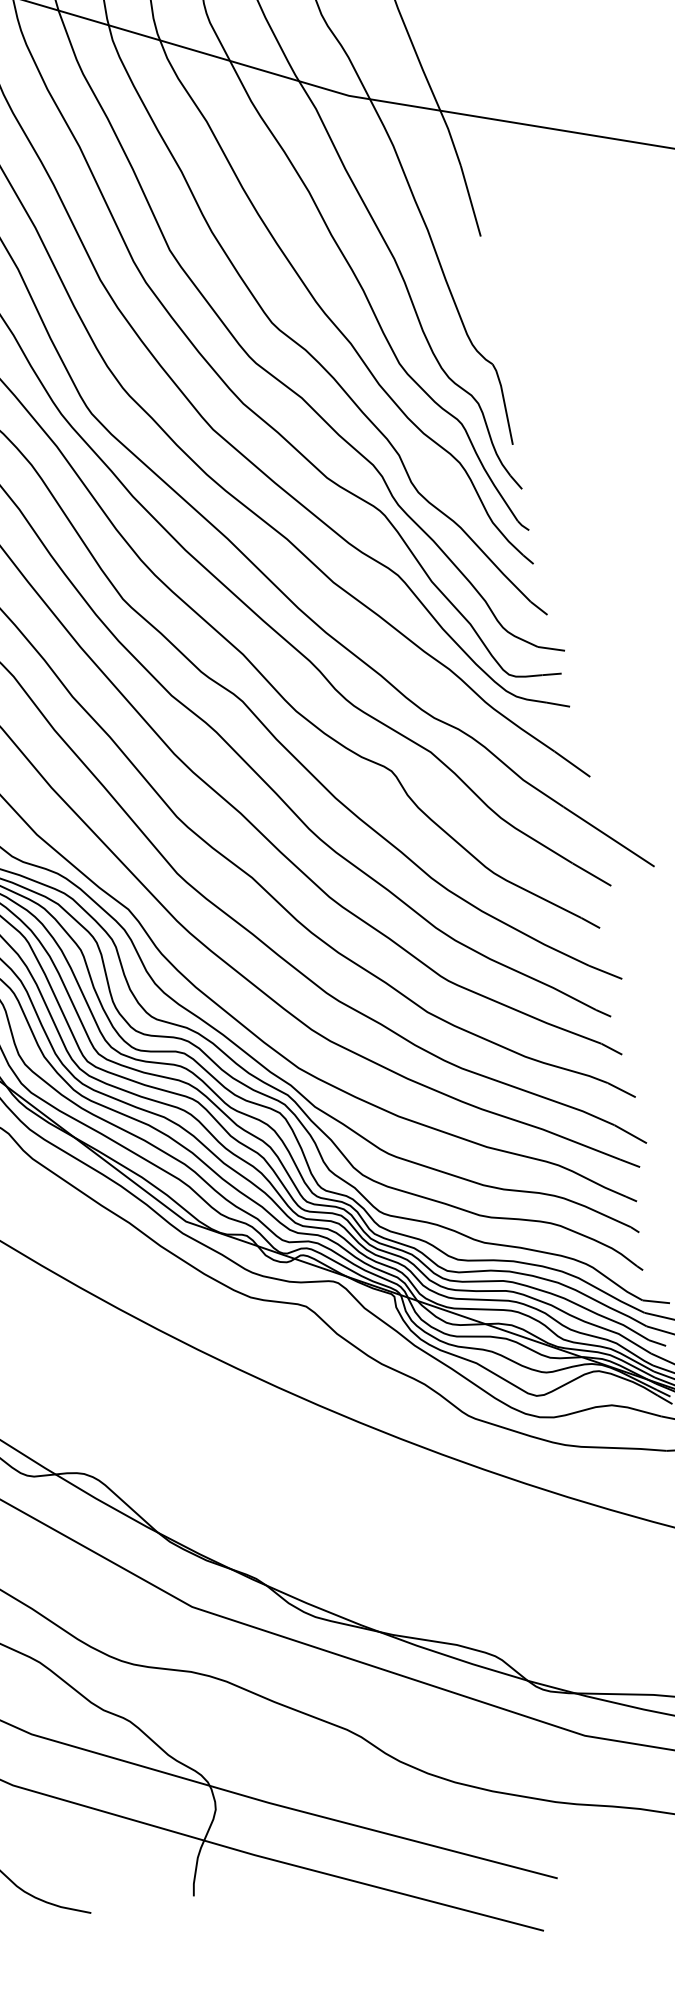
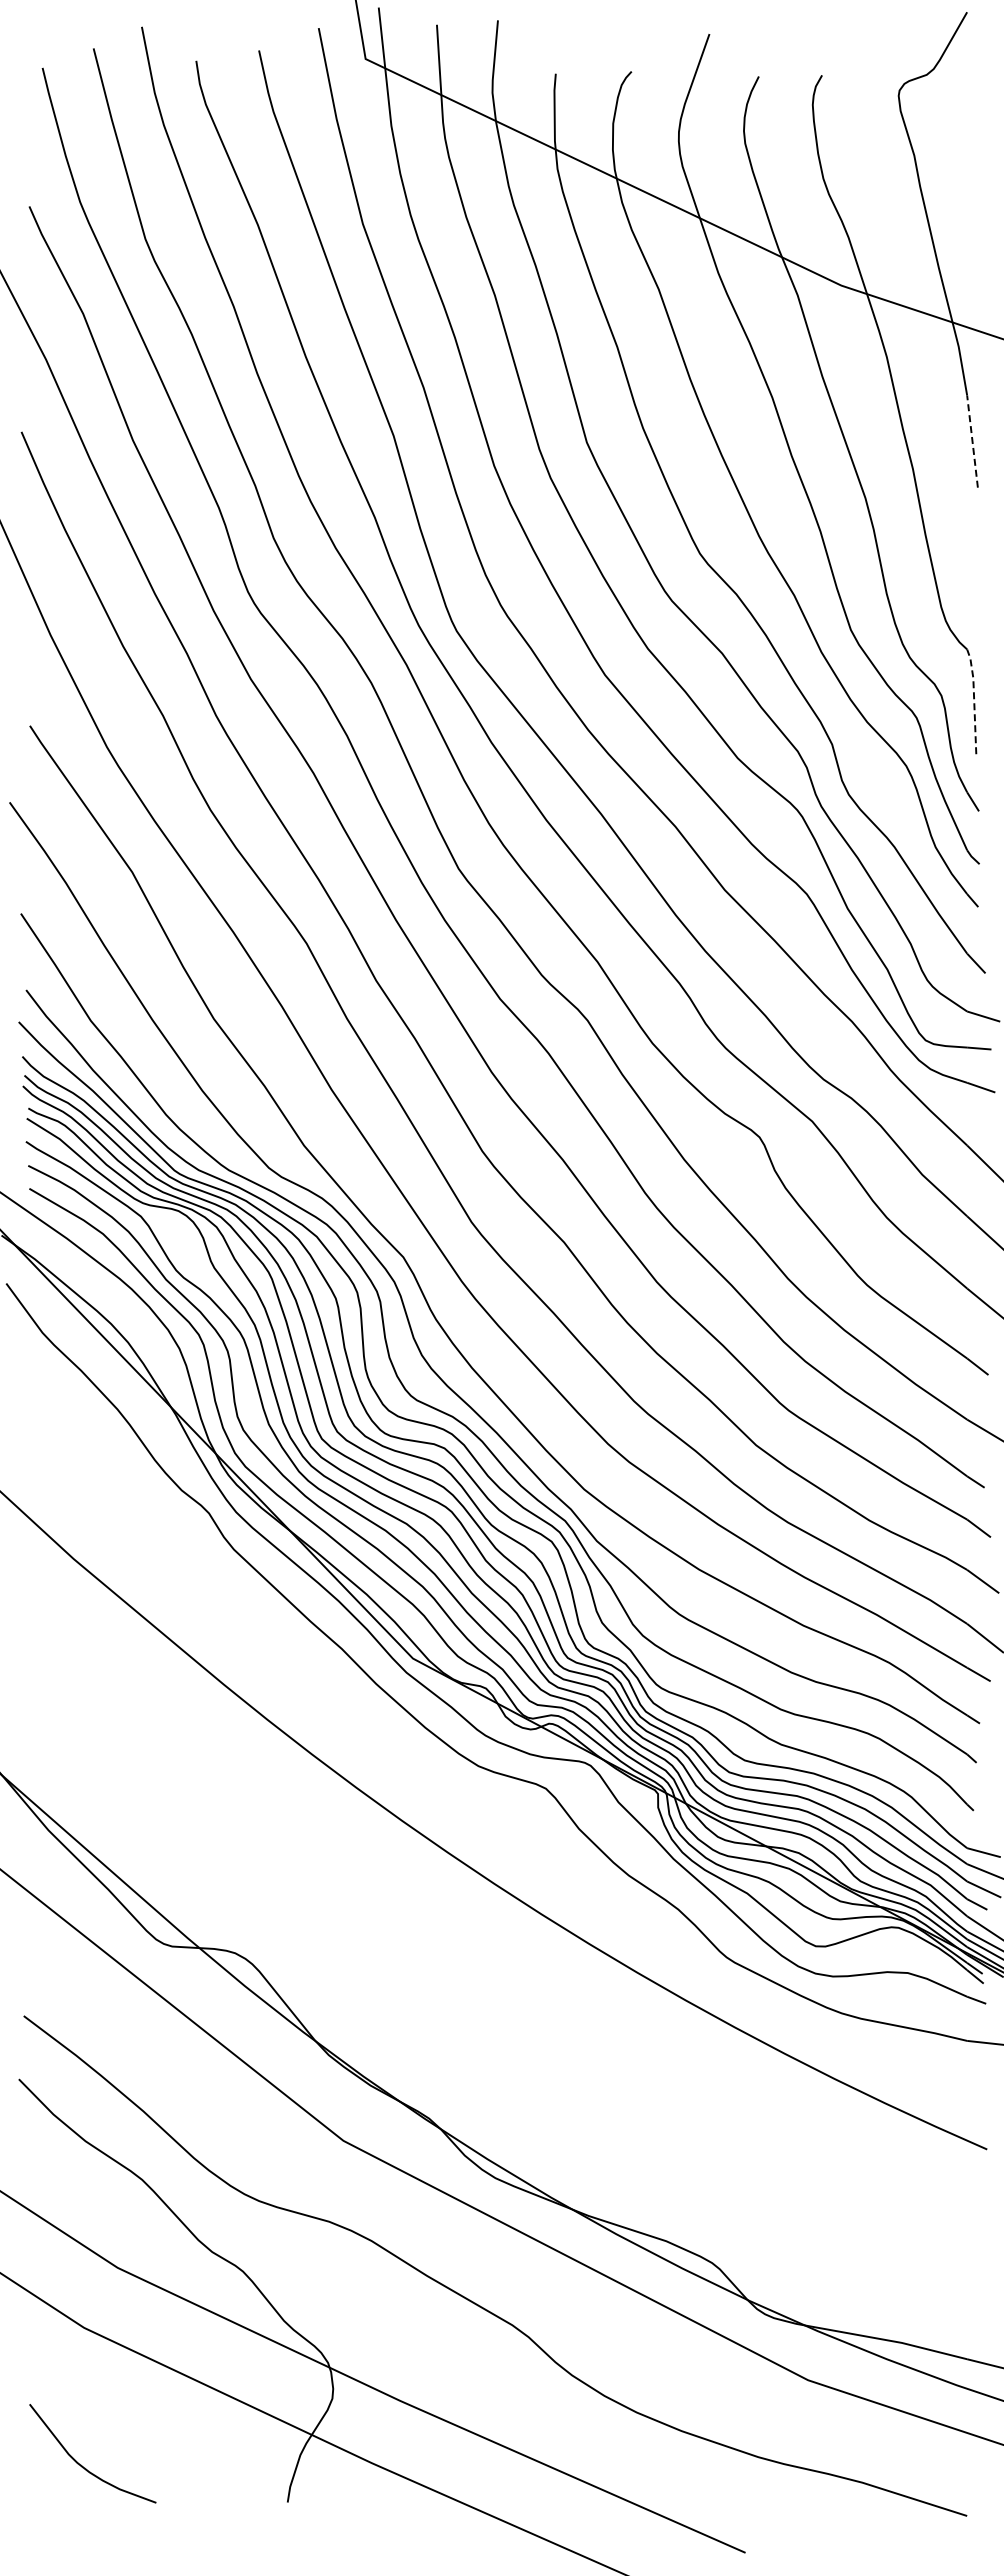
line: (470, 201) -> (972, 441), solid -> dashed
line: (504, 402) -> (974, 699), solid -> dashed

